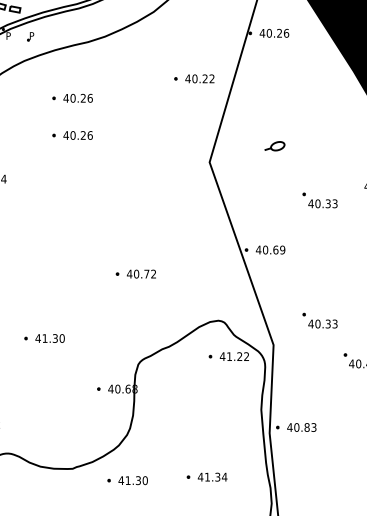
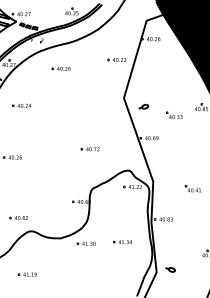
part: (70, 134) -> (60, 85), removed
part: (274, 145) -> (143, 106), moved
part: (320, 318) -> (174, 169), removed
part: (42, 338) -> (47, 178), removed

